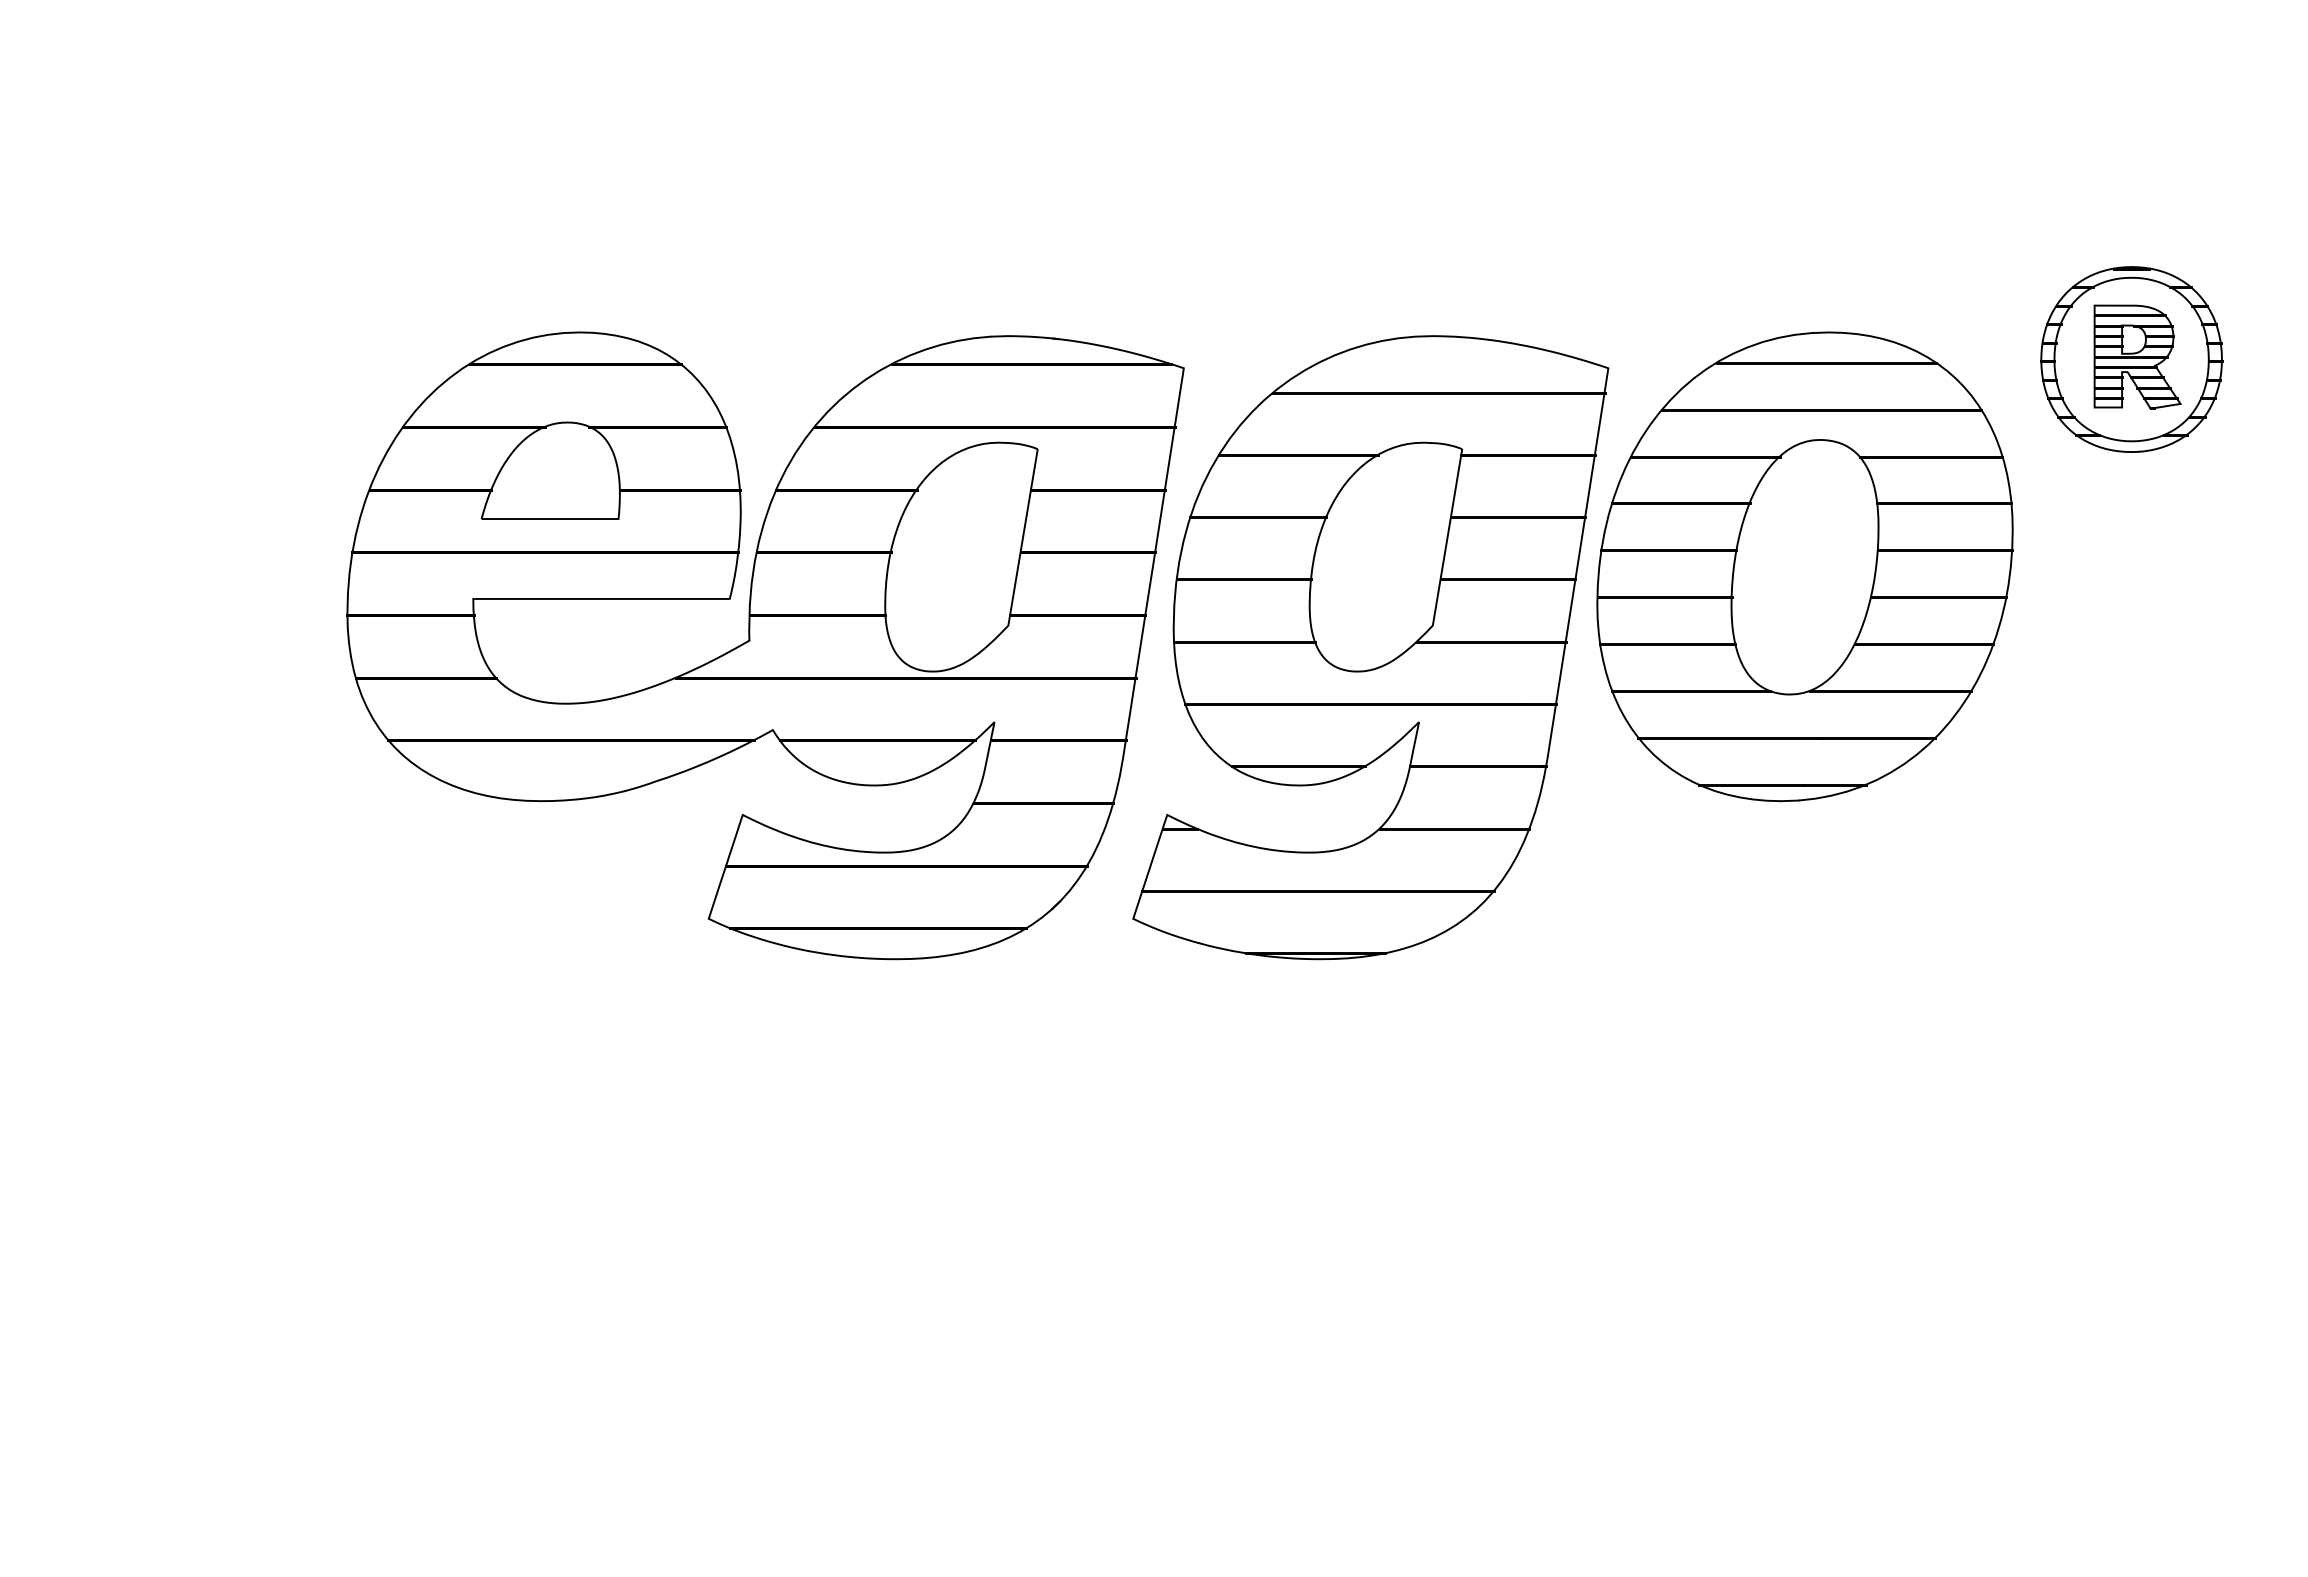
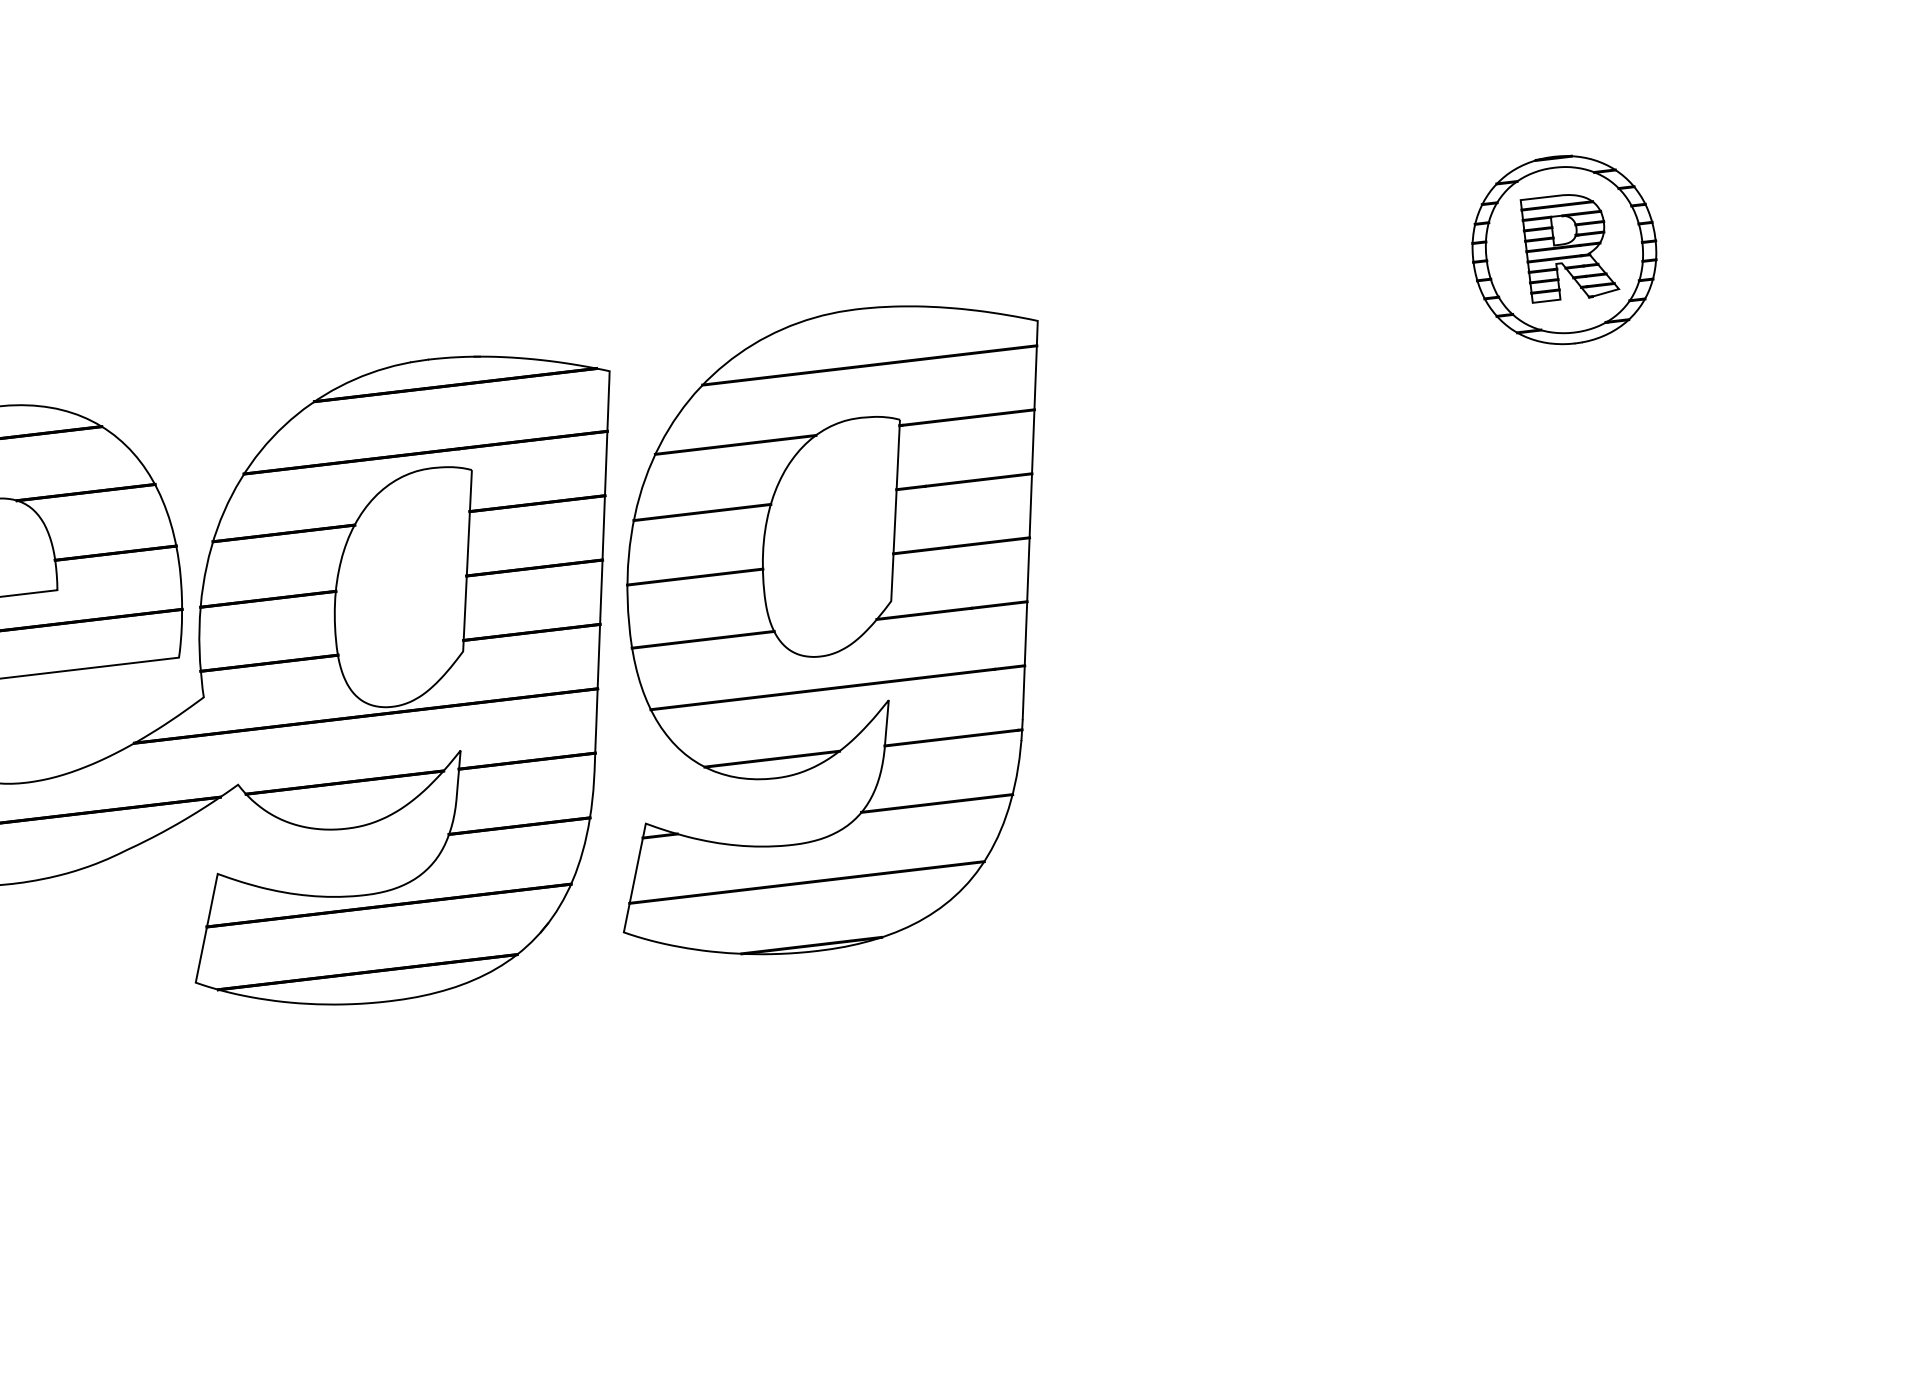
part: (1804, 566) -> (1259, 497), removed

